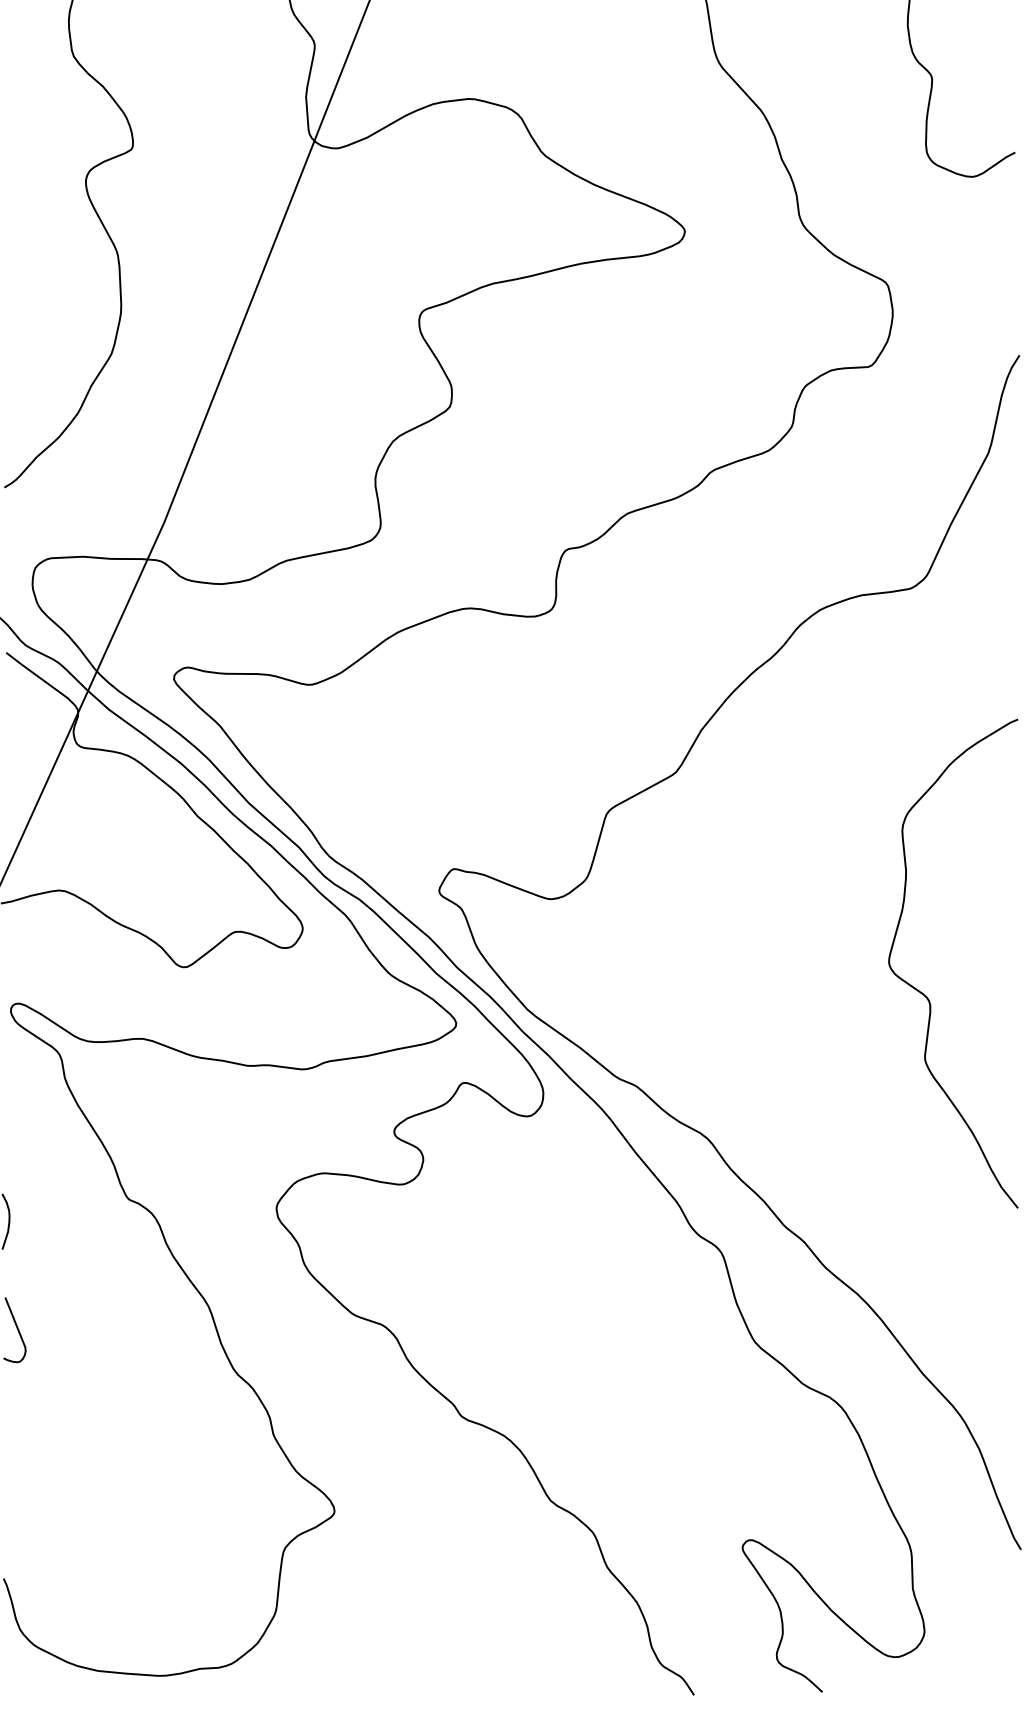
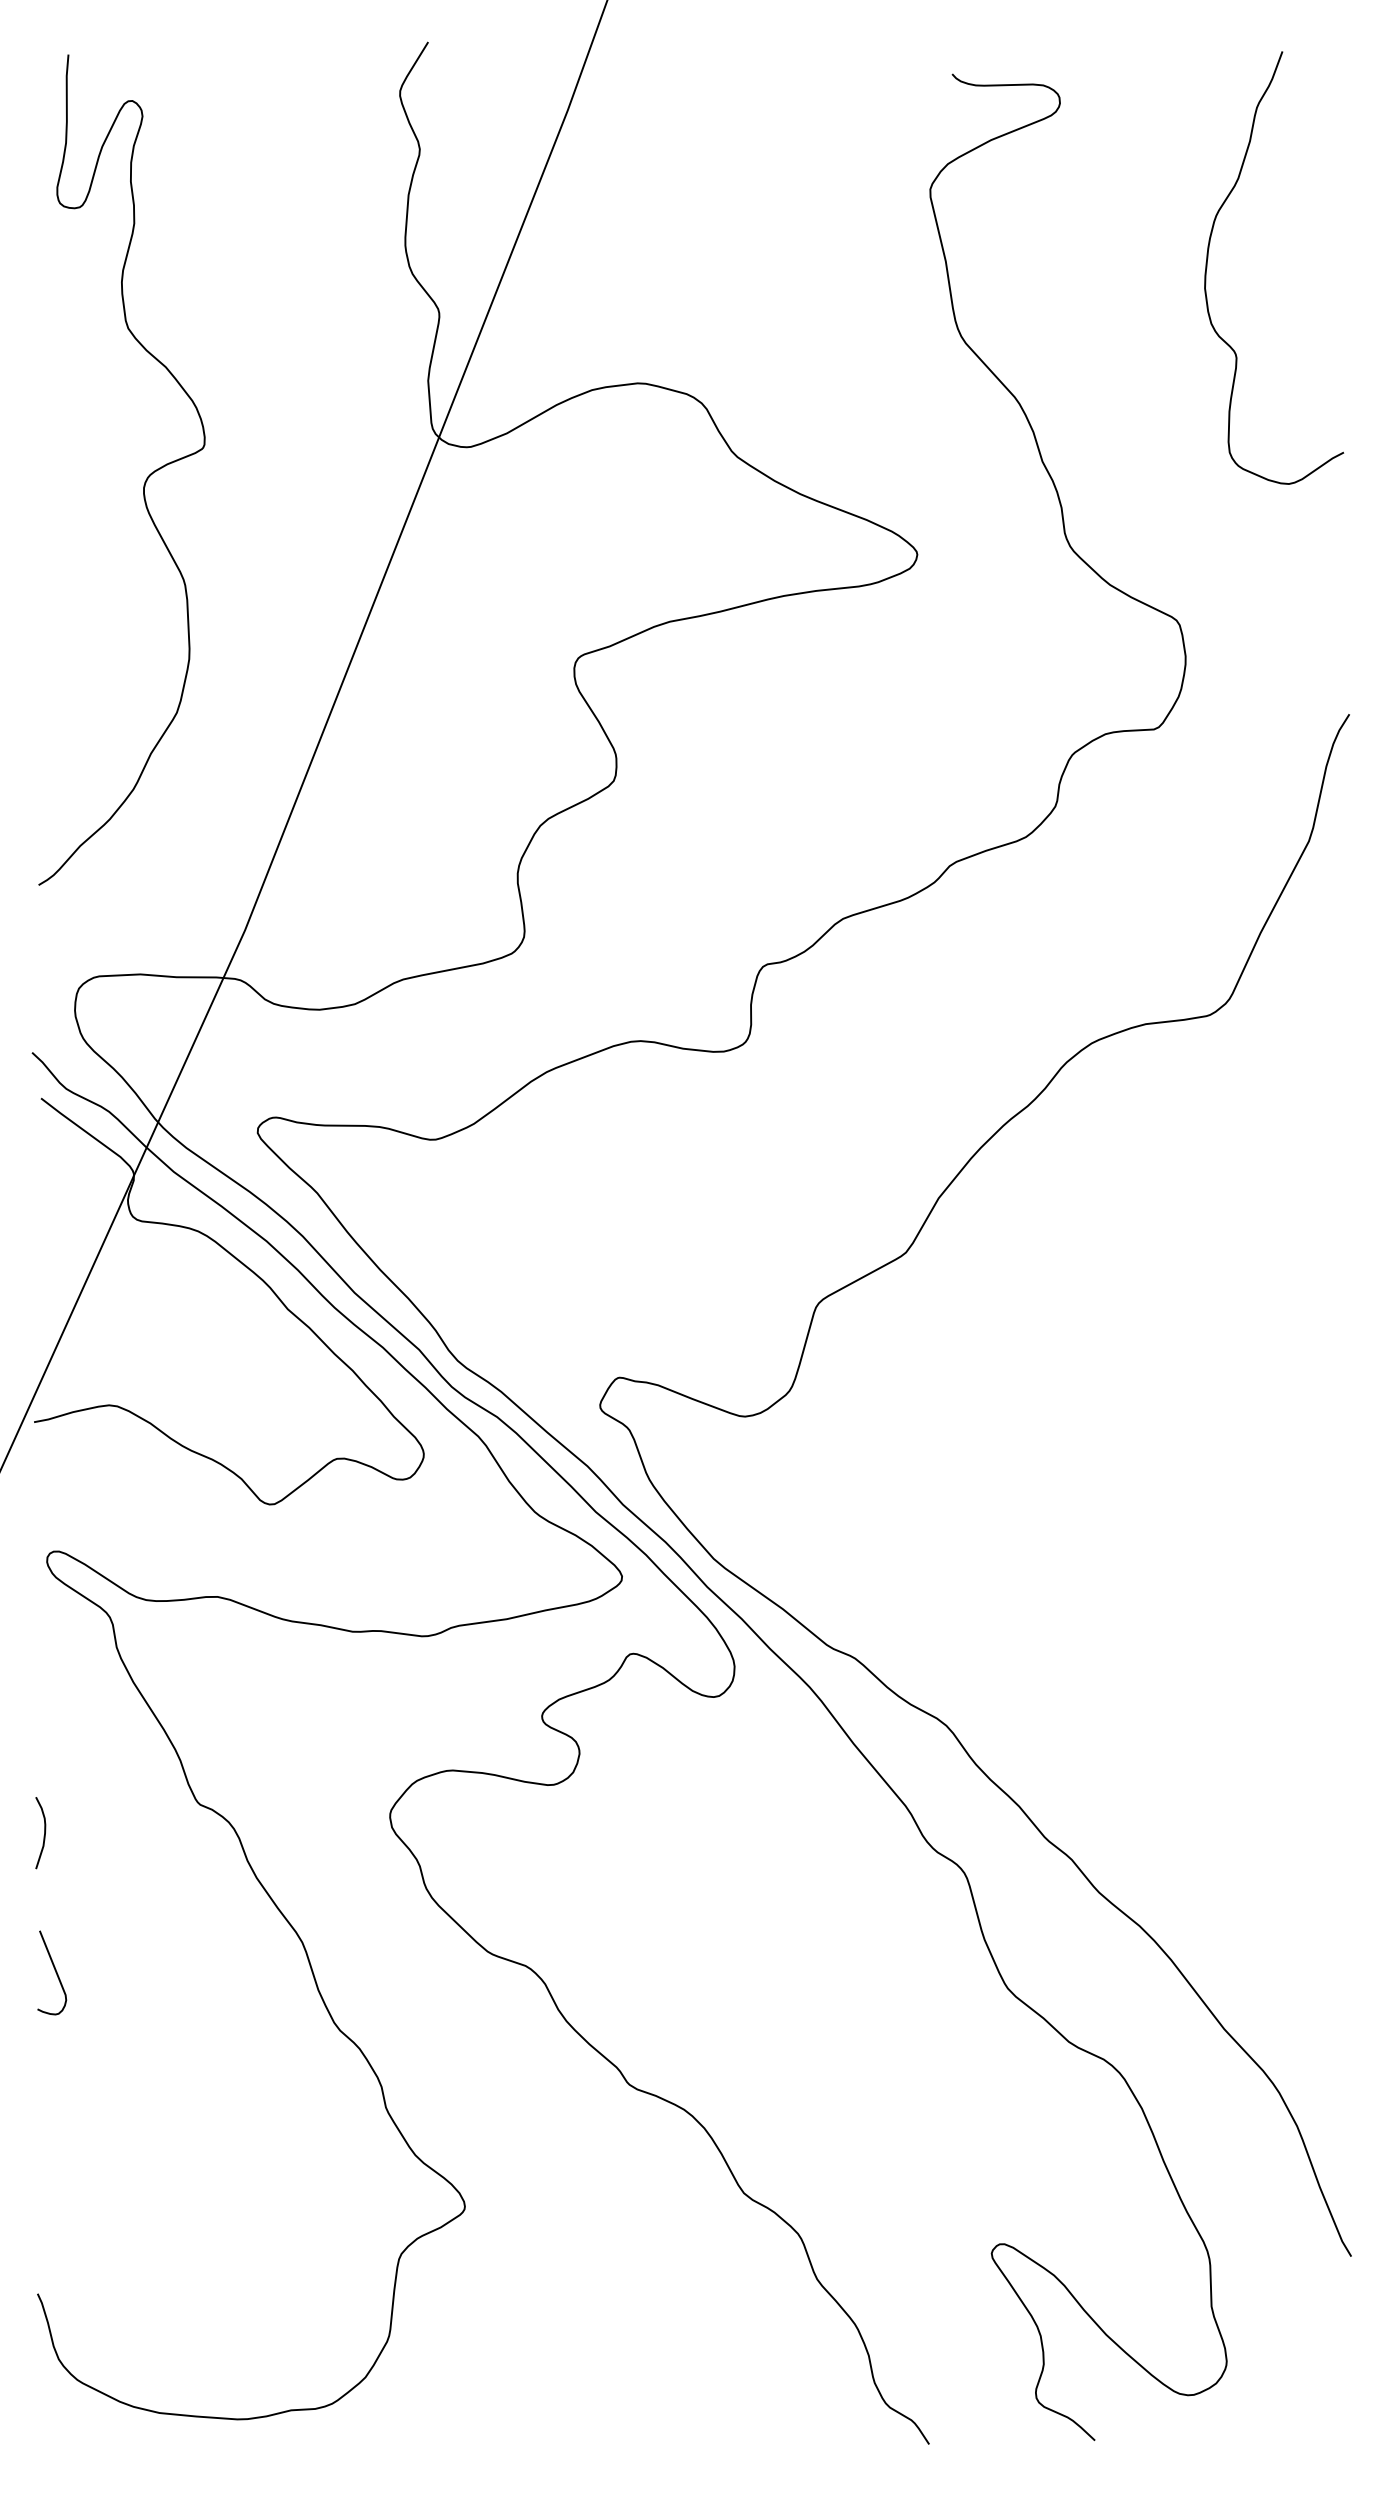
curve: (923, 993) -> (1225, 1538), removed

